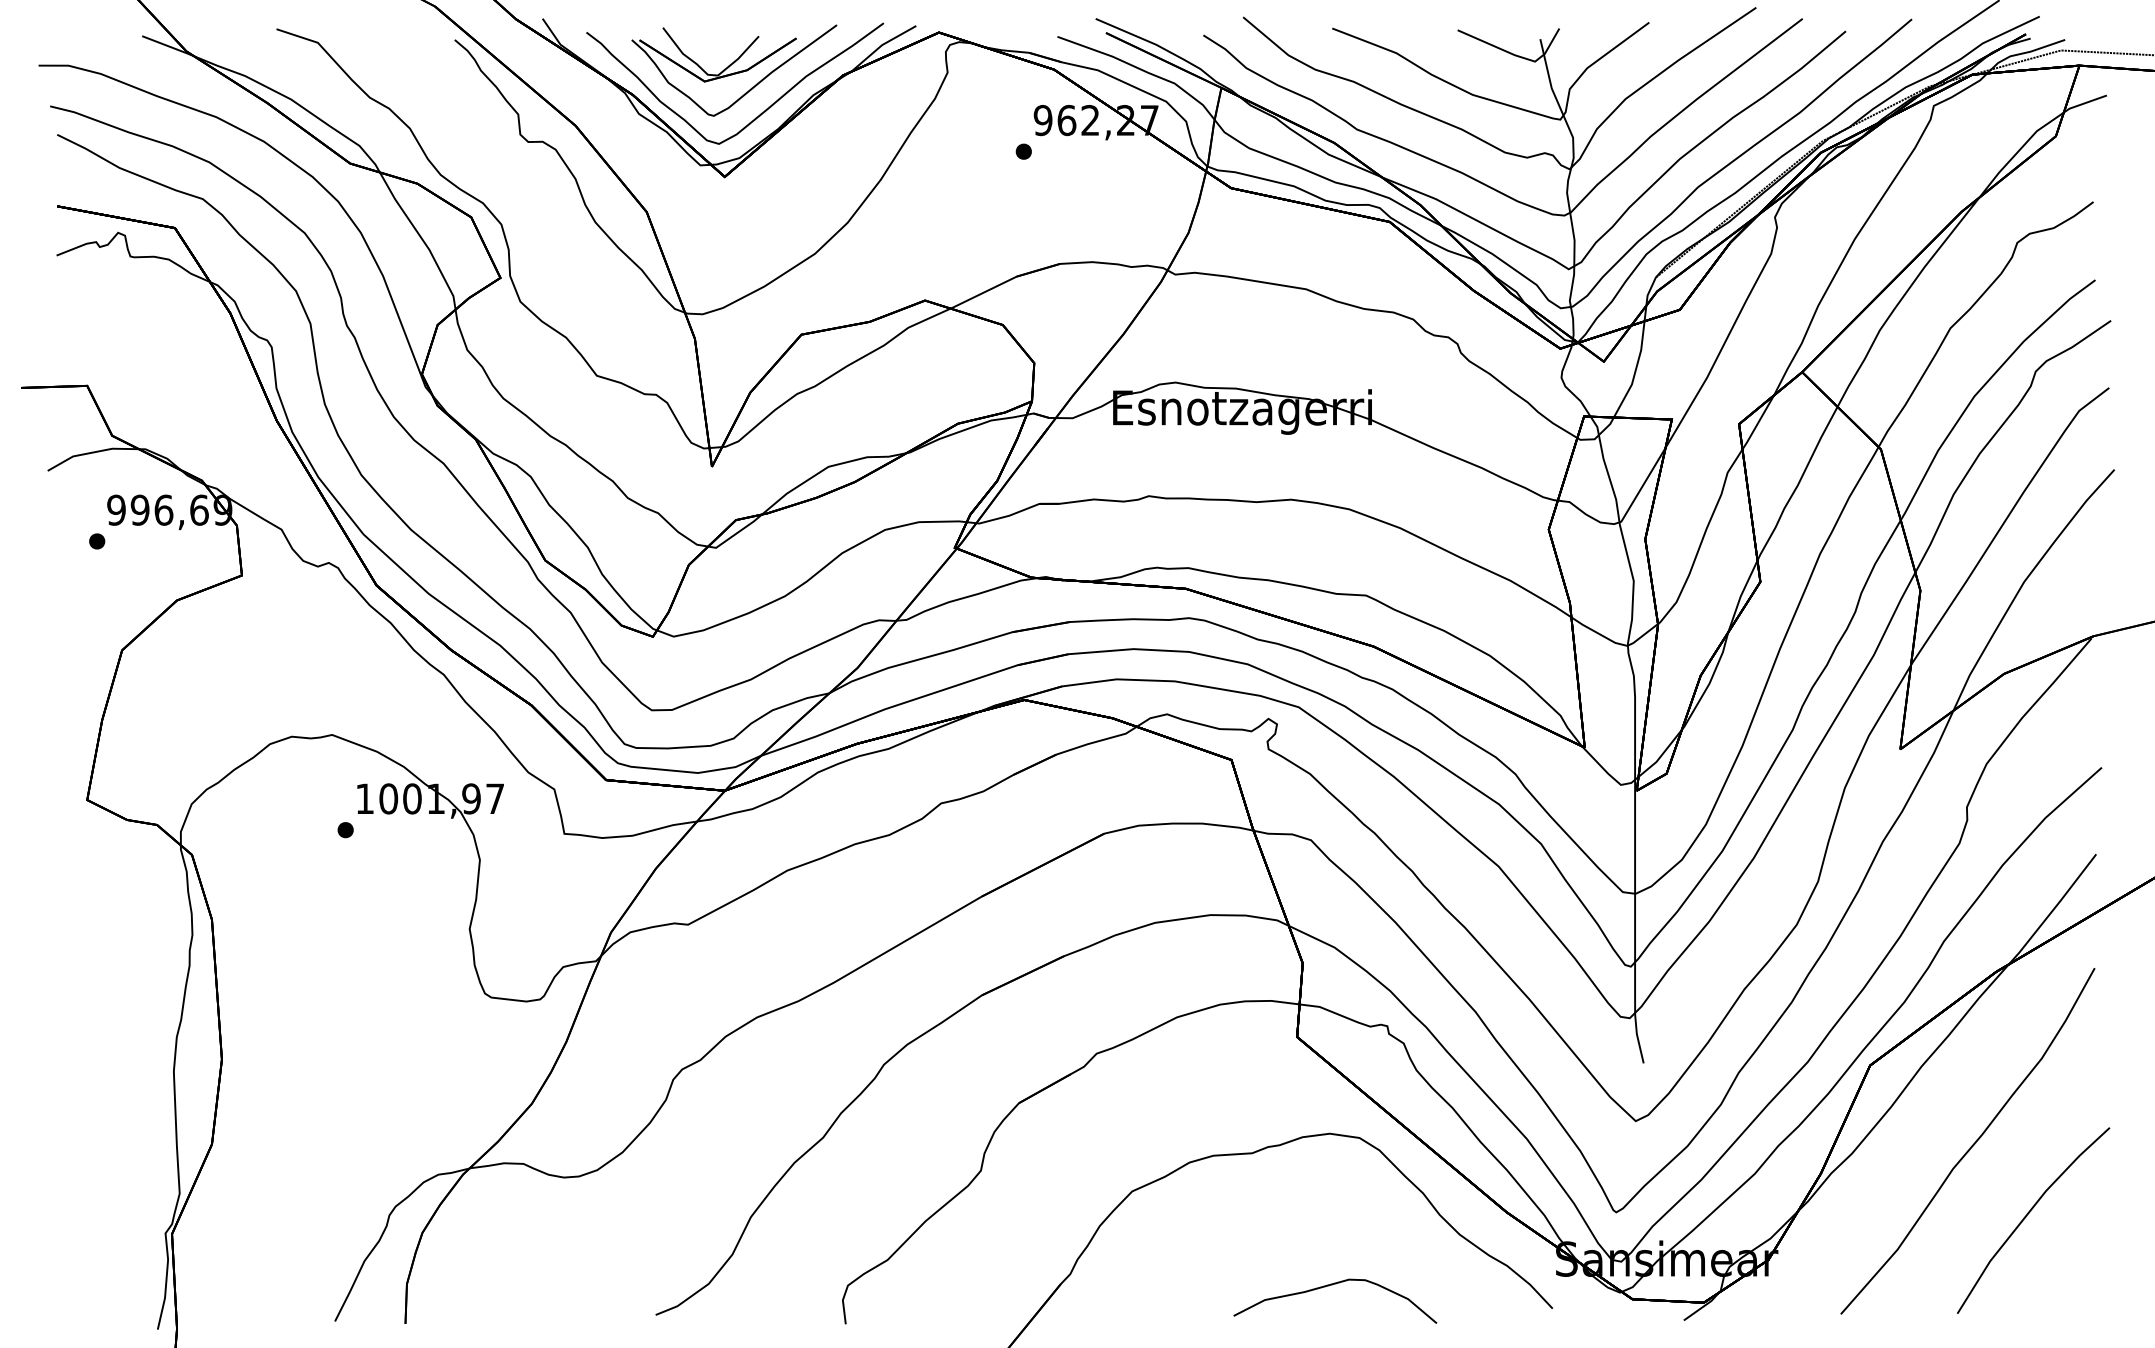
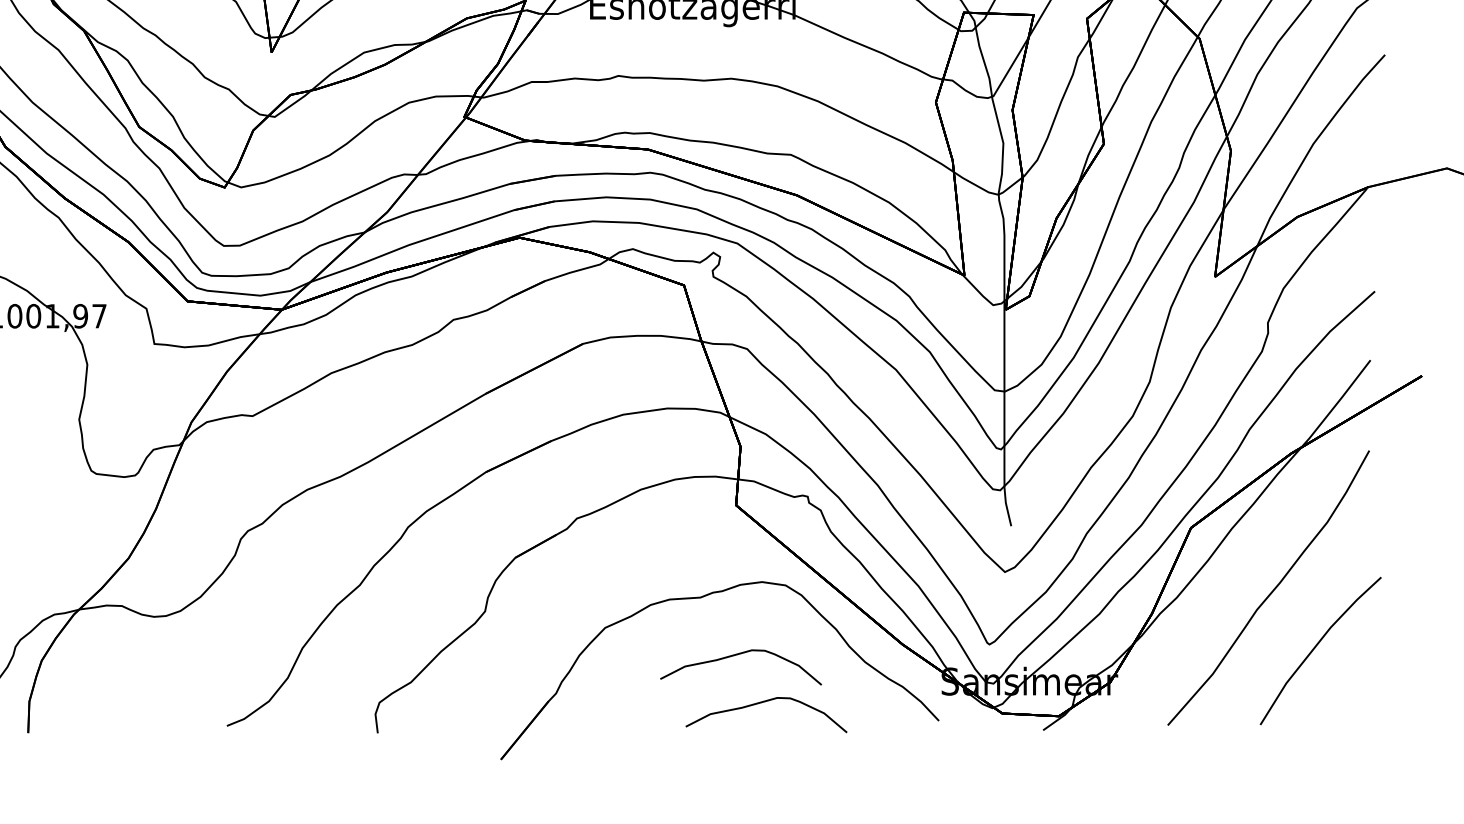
curve: (1300, 1225) -> (738, 654), added

